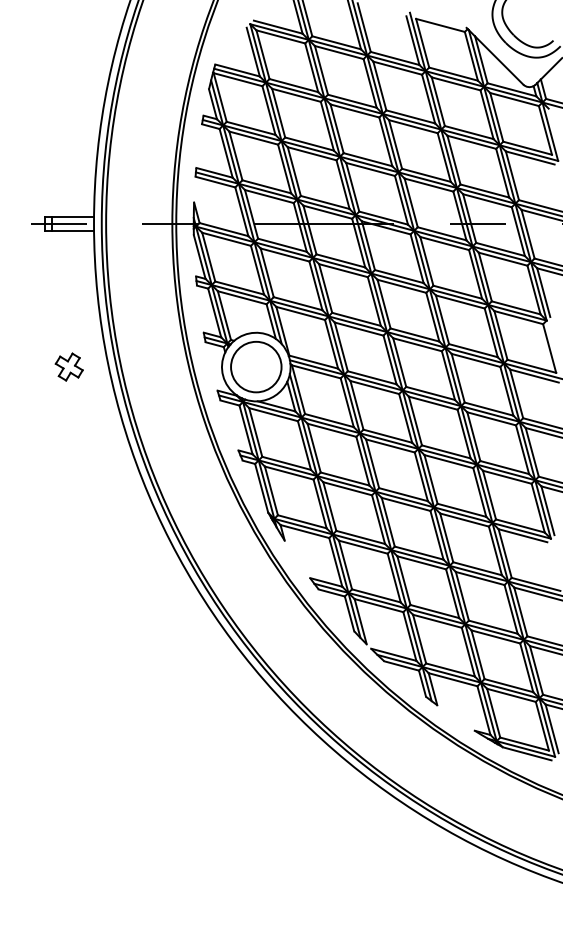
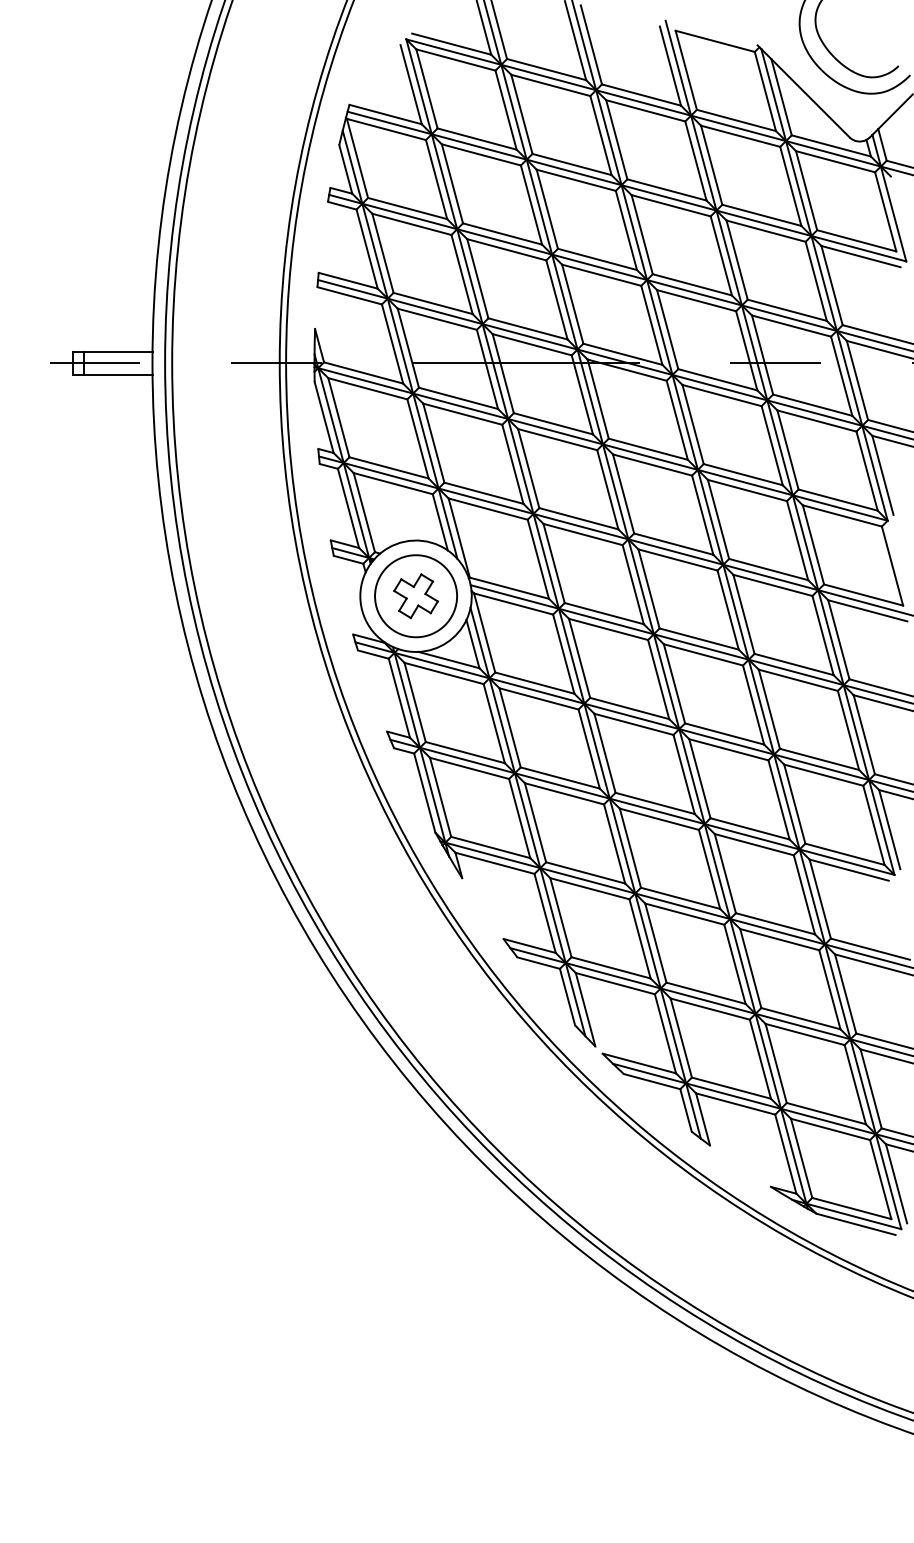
part: (68, 366) -> (414, 595), moved

